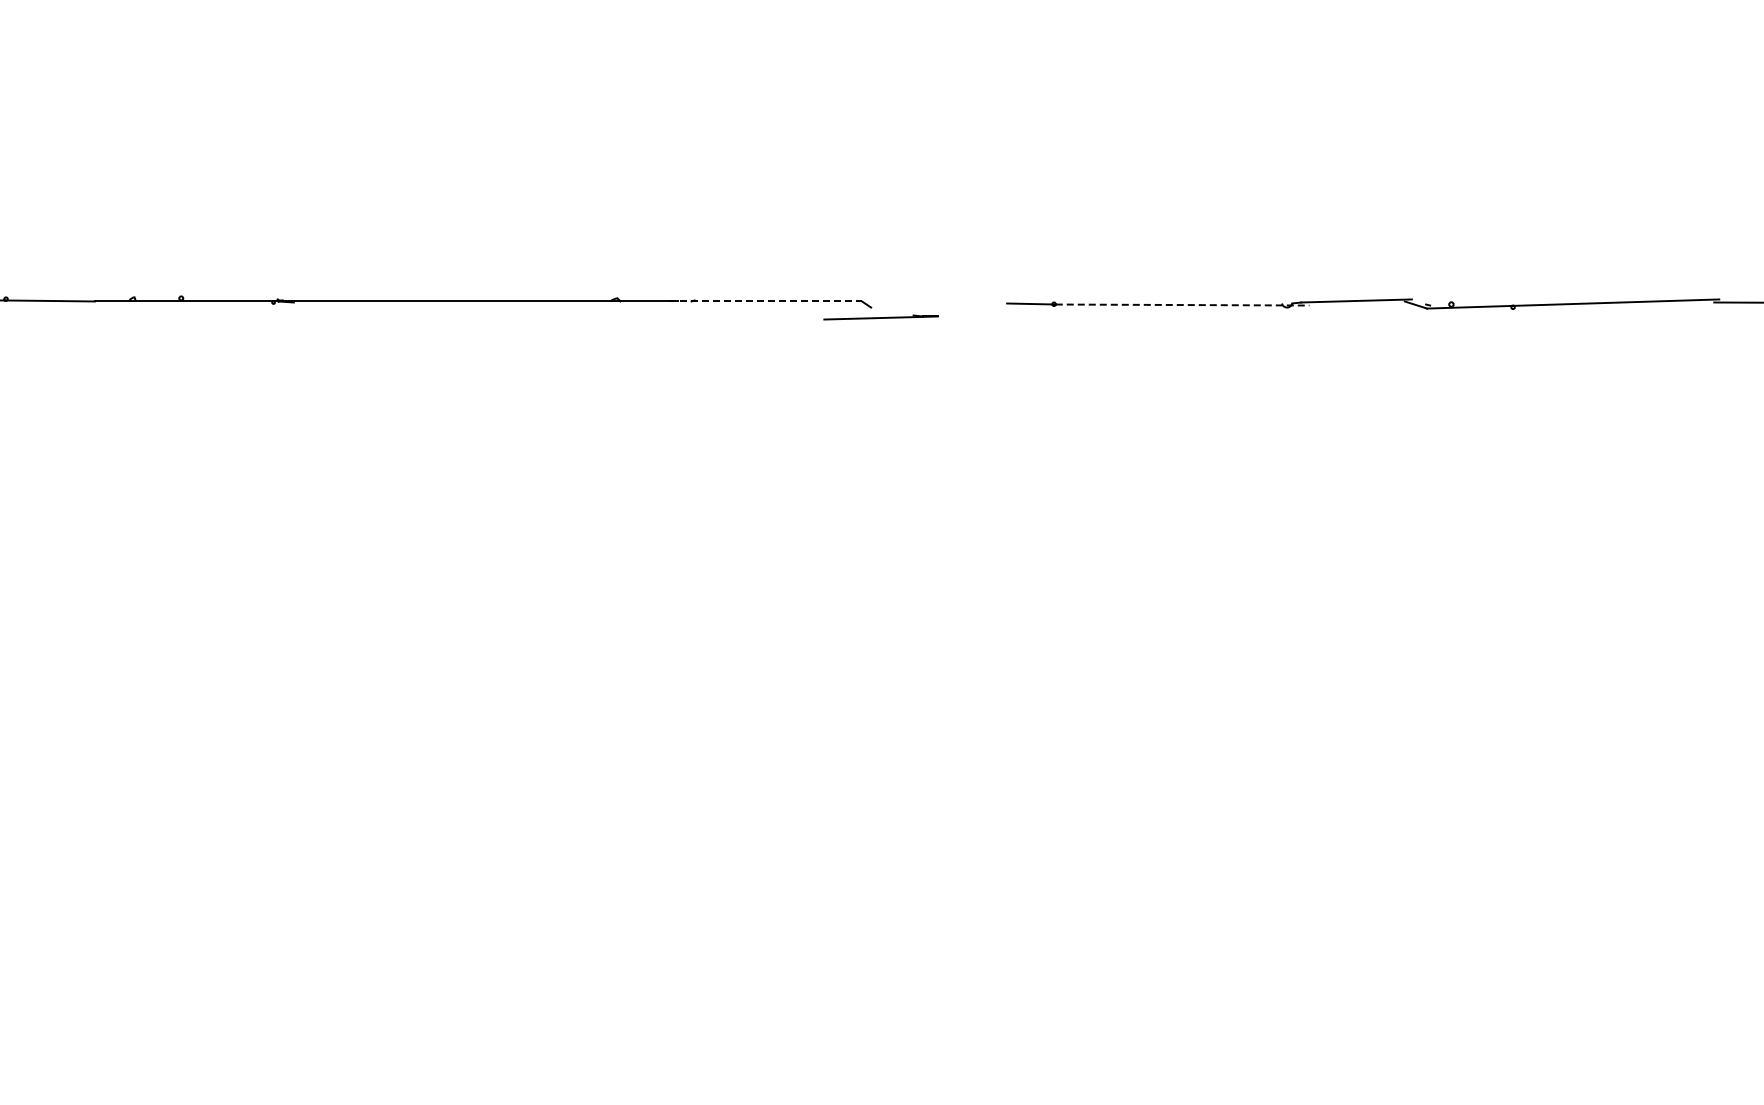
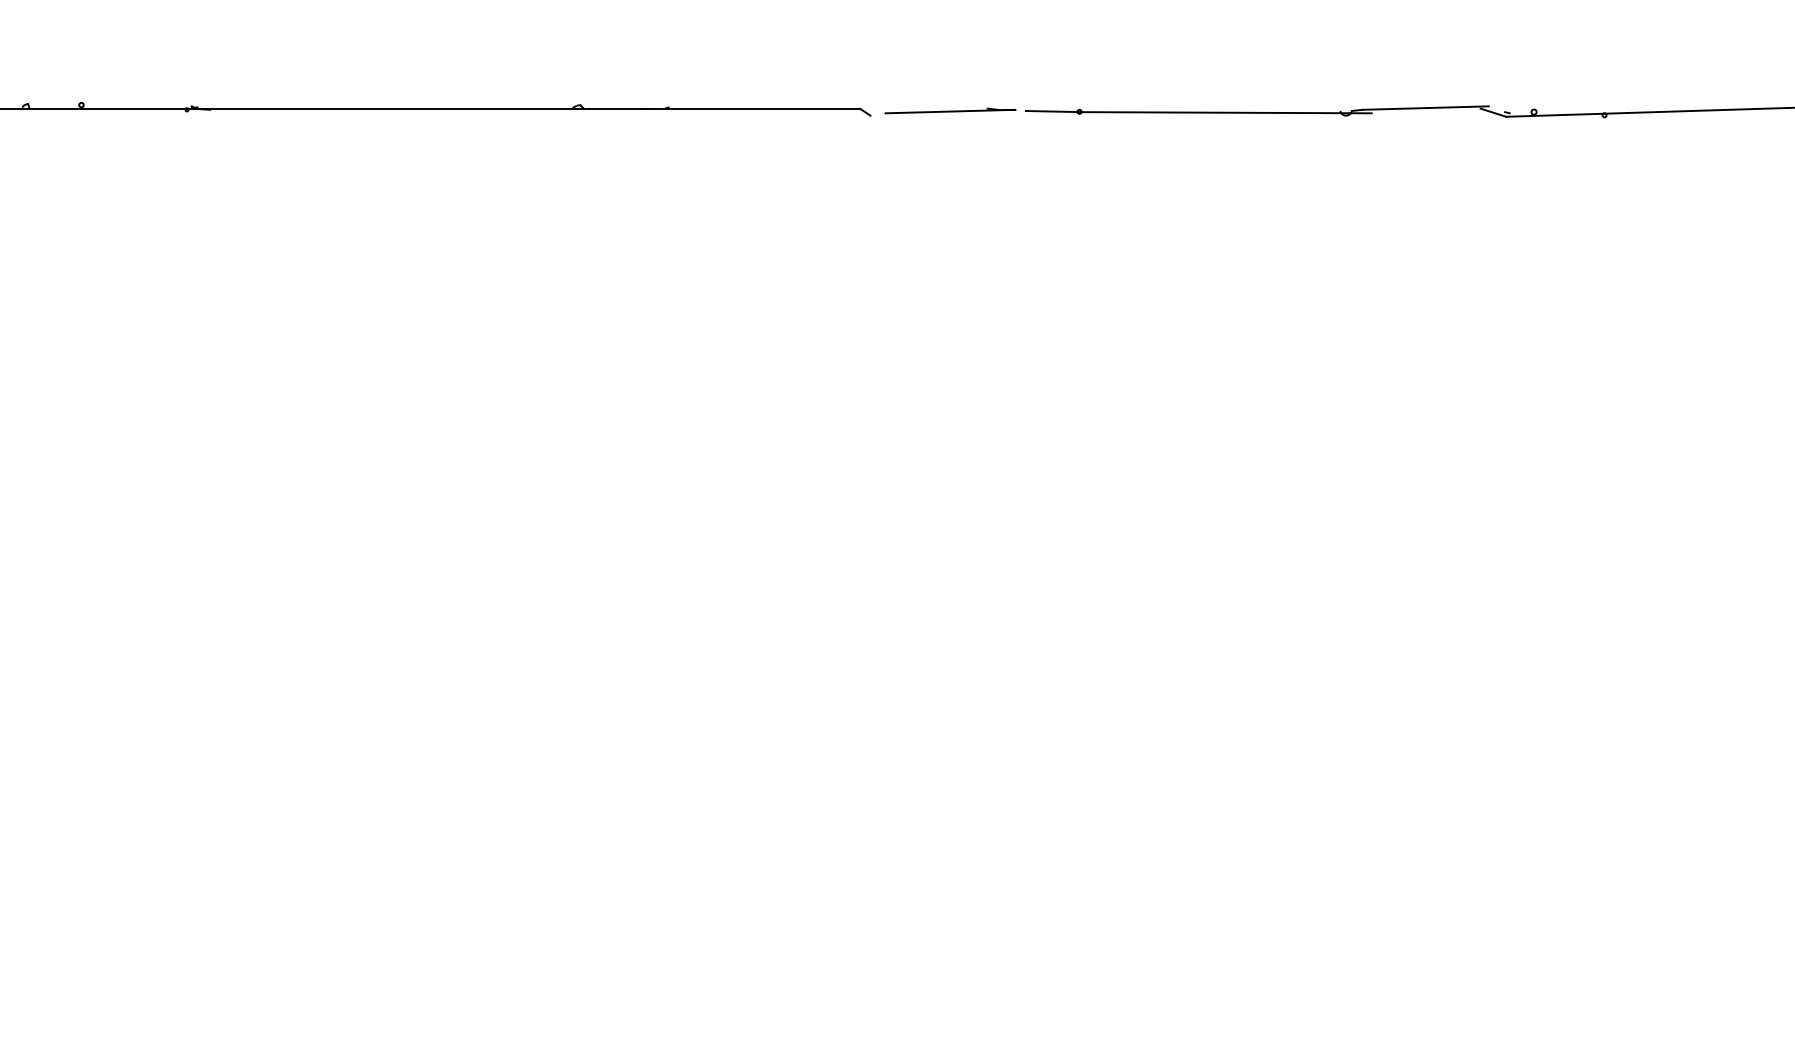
line: (766, 301) -> (750, 108), dashed -> solid
line: (1182, 305) -> (1226, 113), dashed -> solid
part: (880, 317) -> (949, 110), moved

